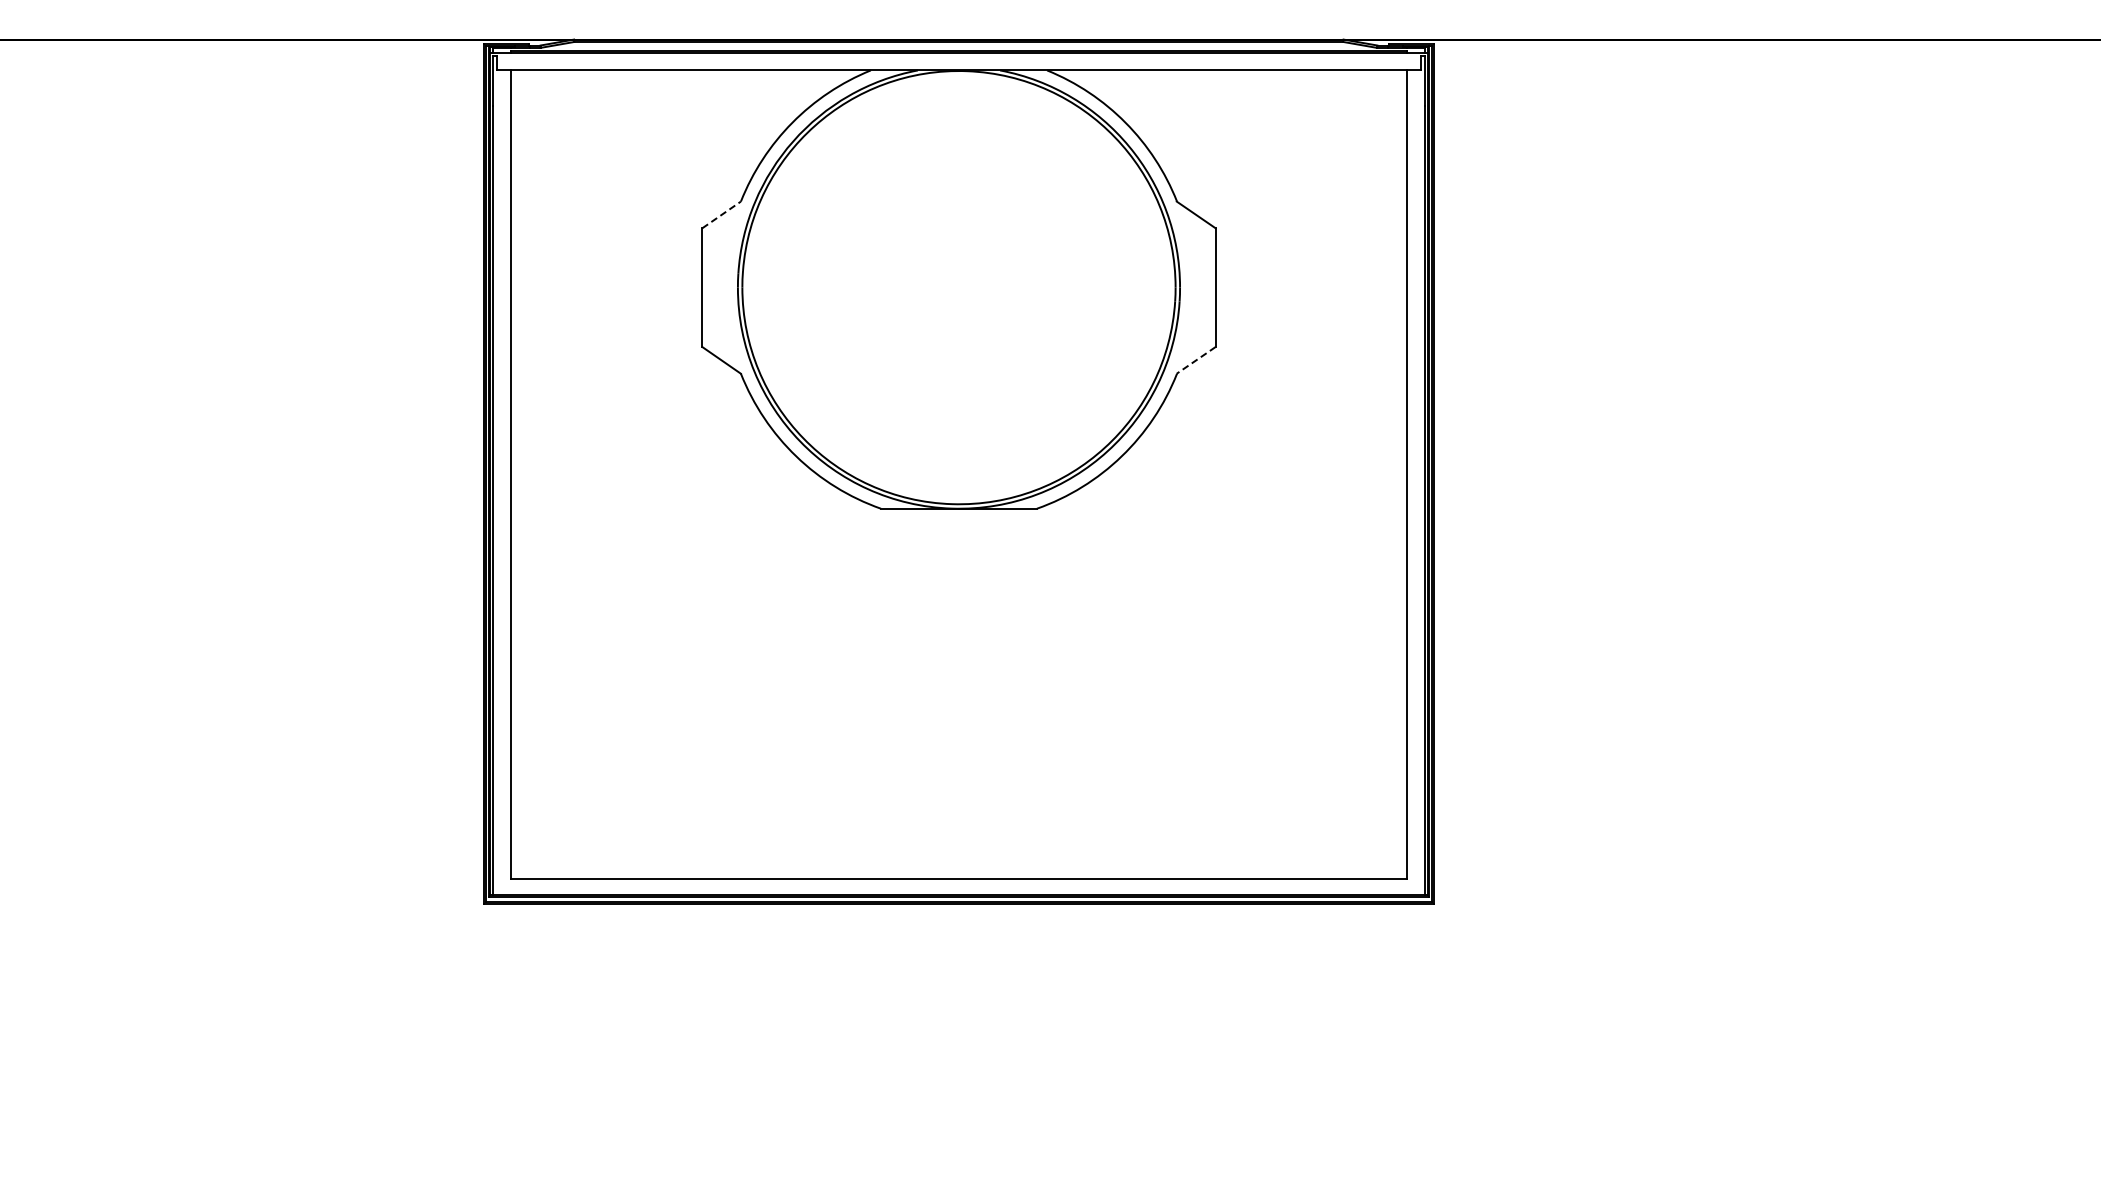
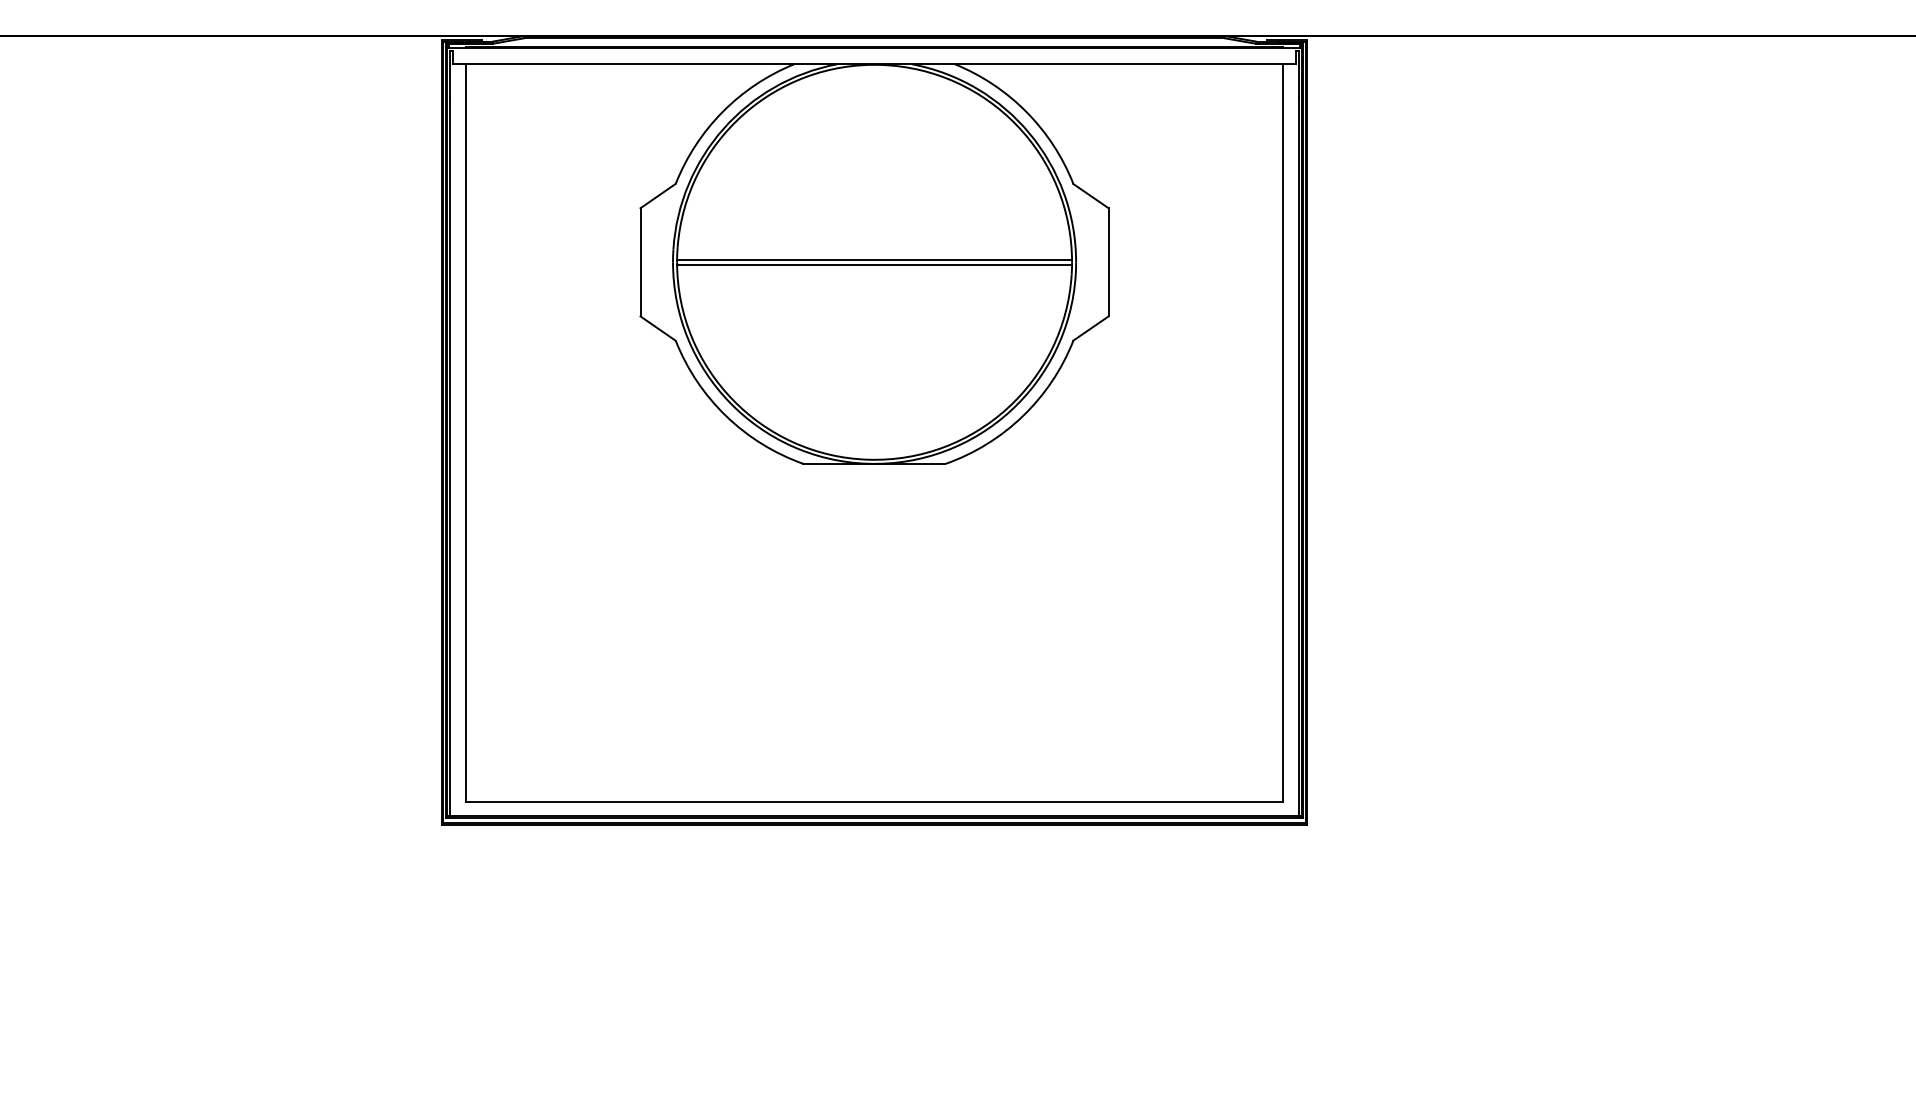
line: (722, 214) -> (658, 195), dashed -> solid
line: (958, 284) -> (874, 259), added
line: (958, 290) -> (874, 264), added
line: (1196, 360) -> (1091, 328), dashed -> solid

